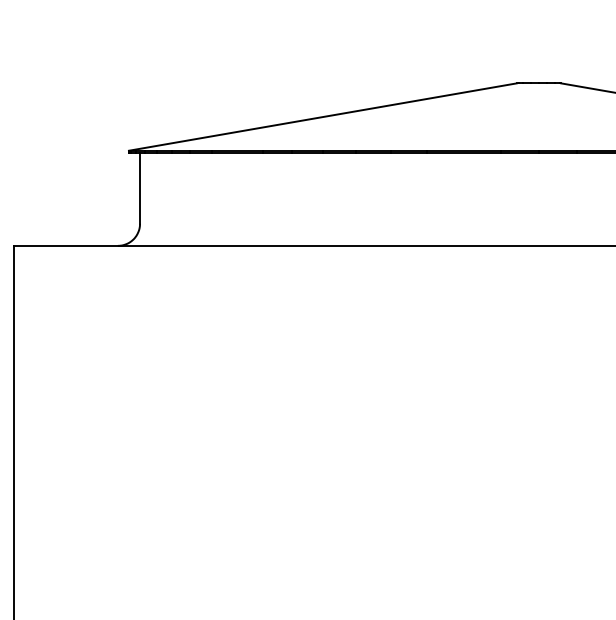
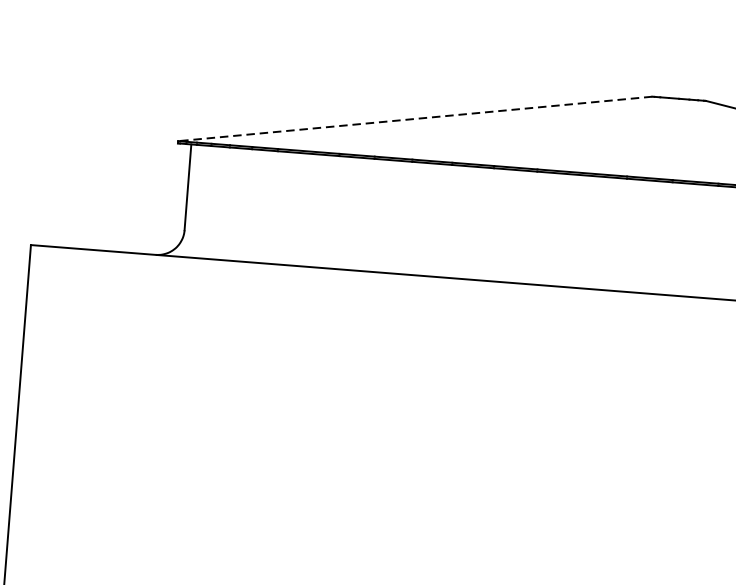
line: (322, 117) -> (414, 119), solid -> dashed

